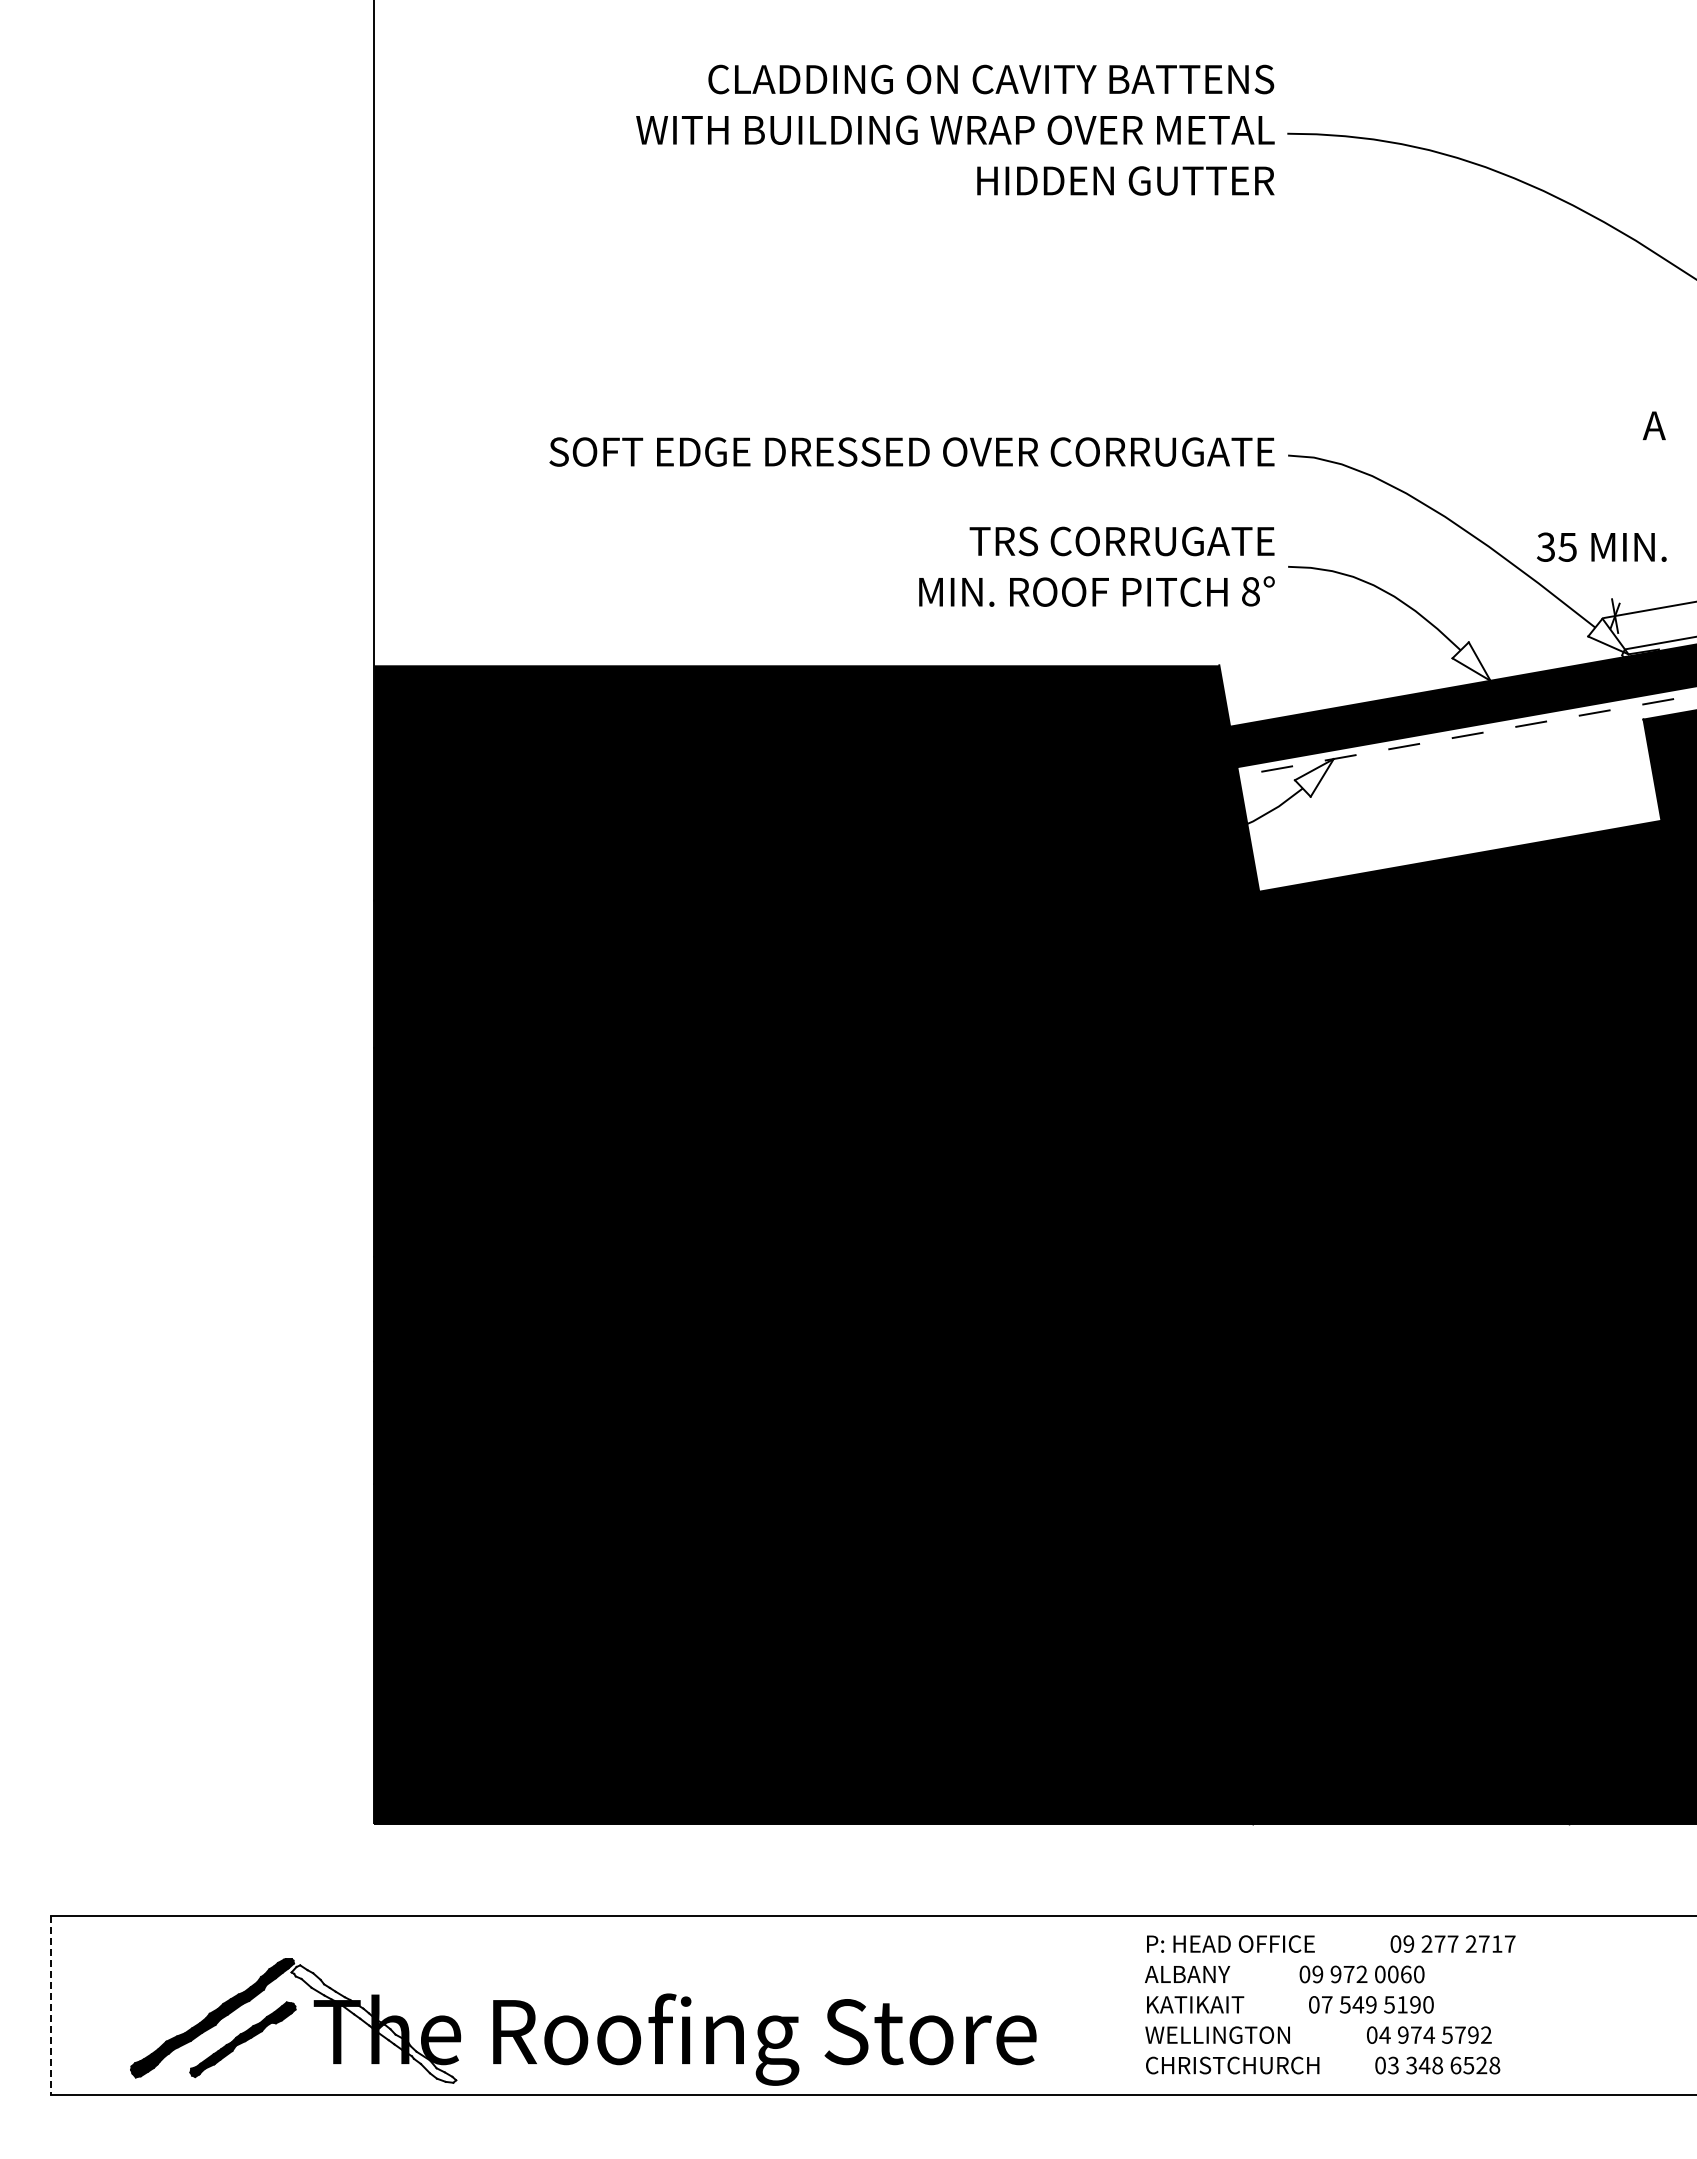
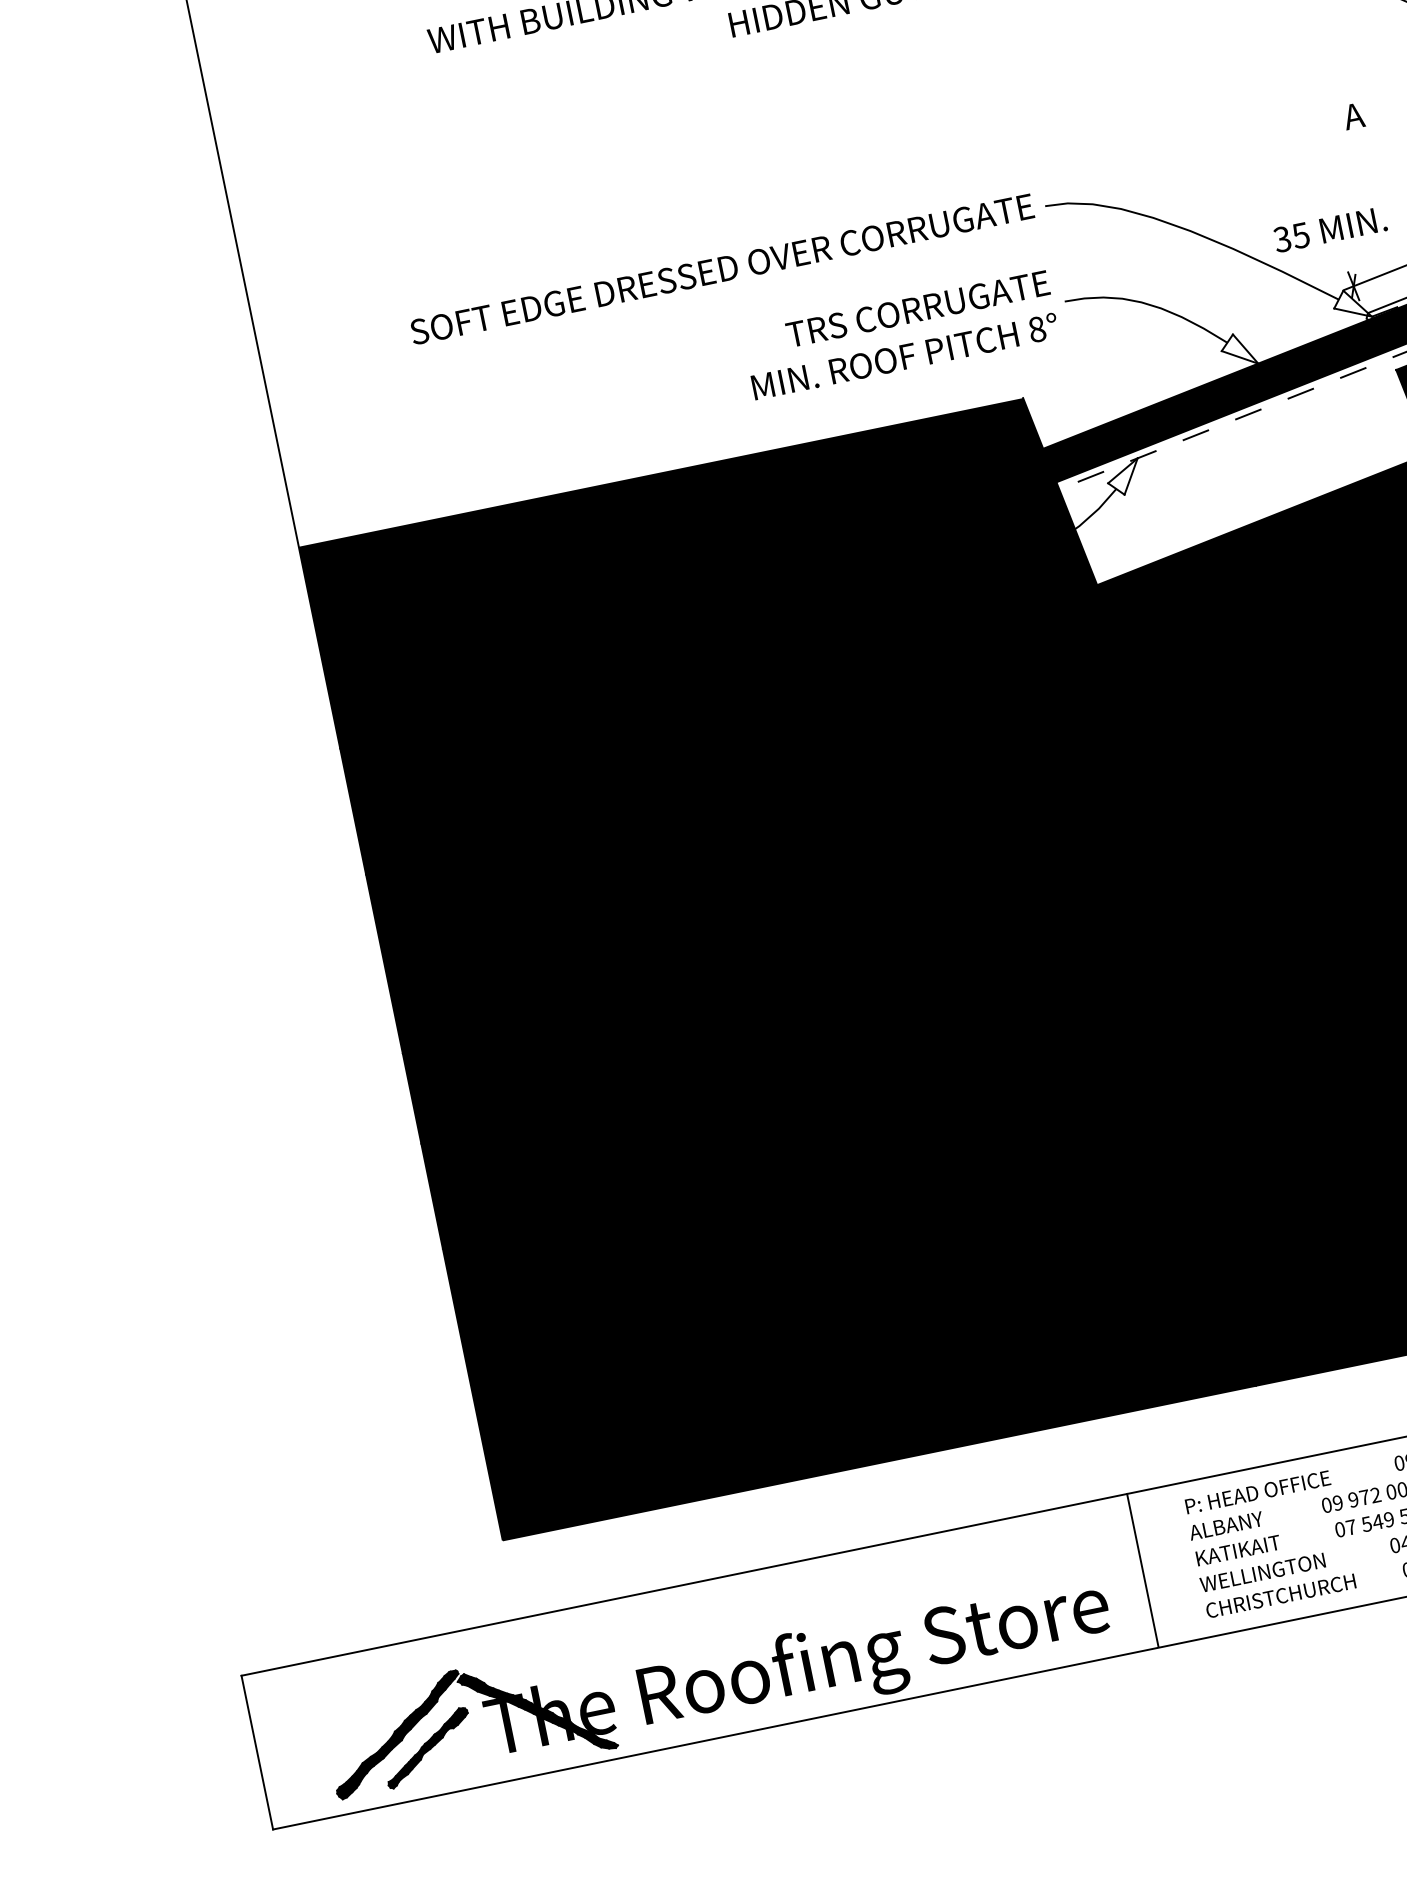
line: (1083, 2004) -> (1142, 1570), added
line: (50, 2005) -> (256, 1752), dashed -> solid
fill: (373, 2023) -> (537, 1711), added

